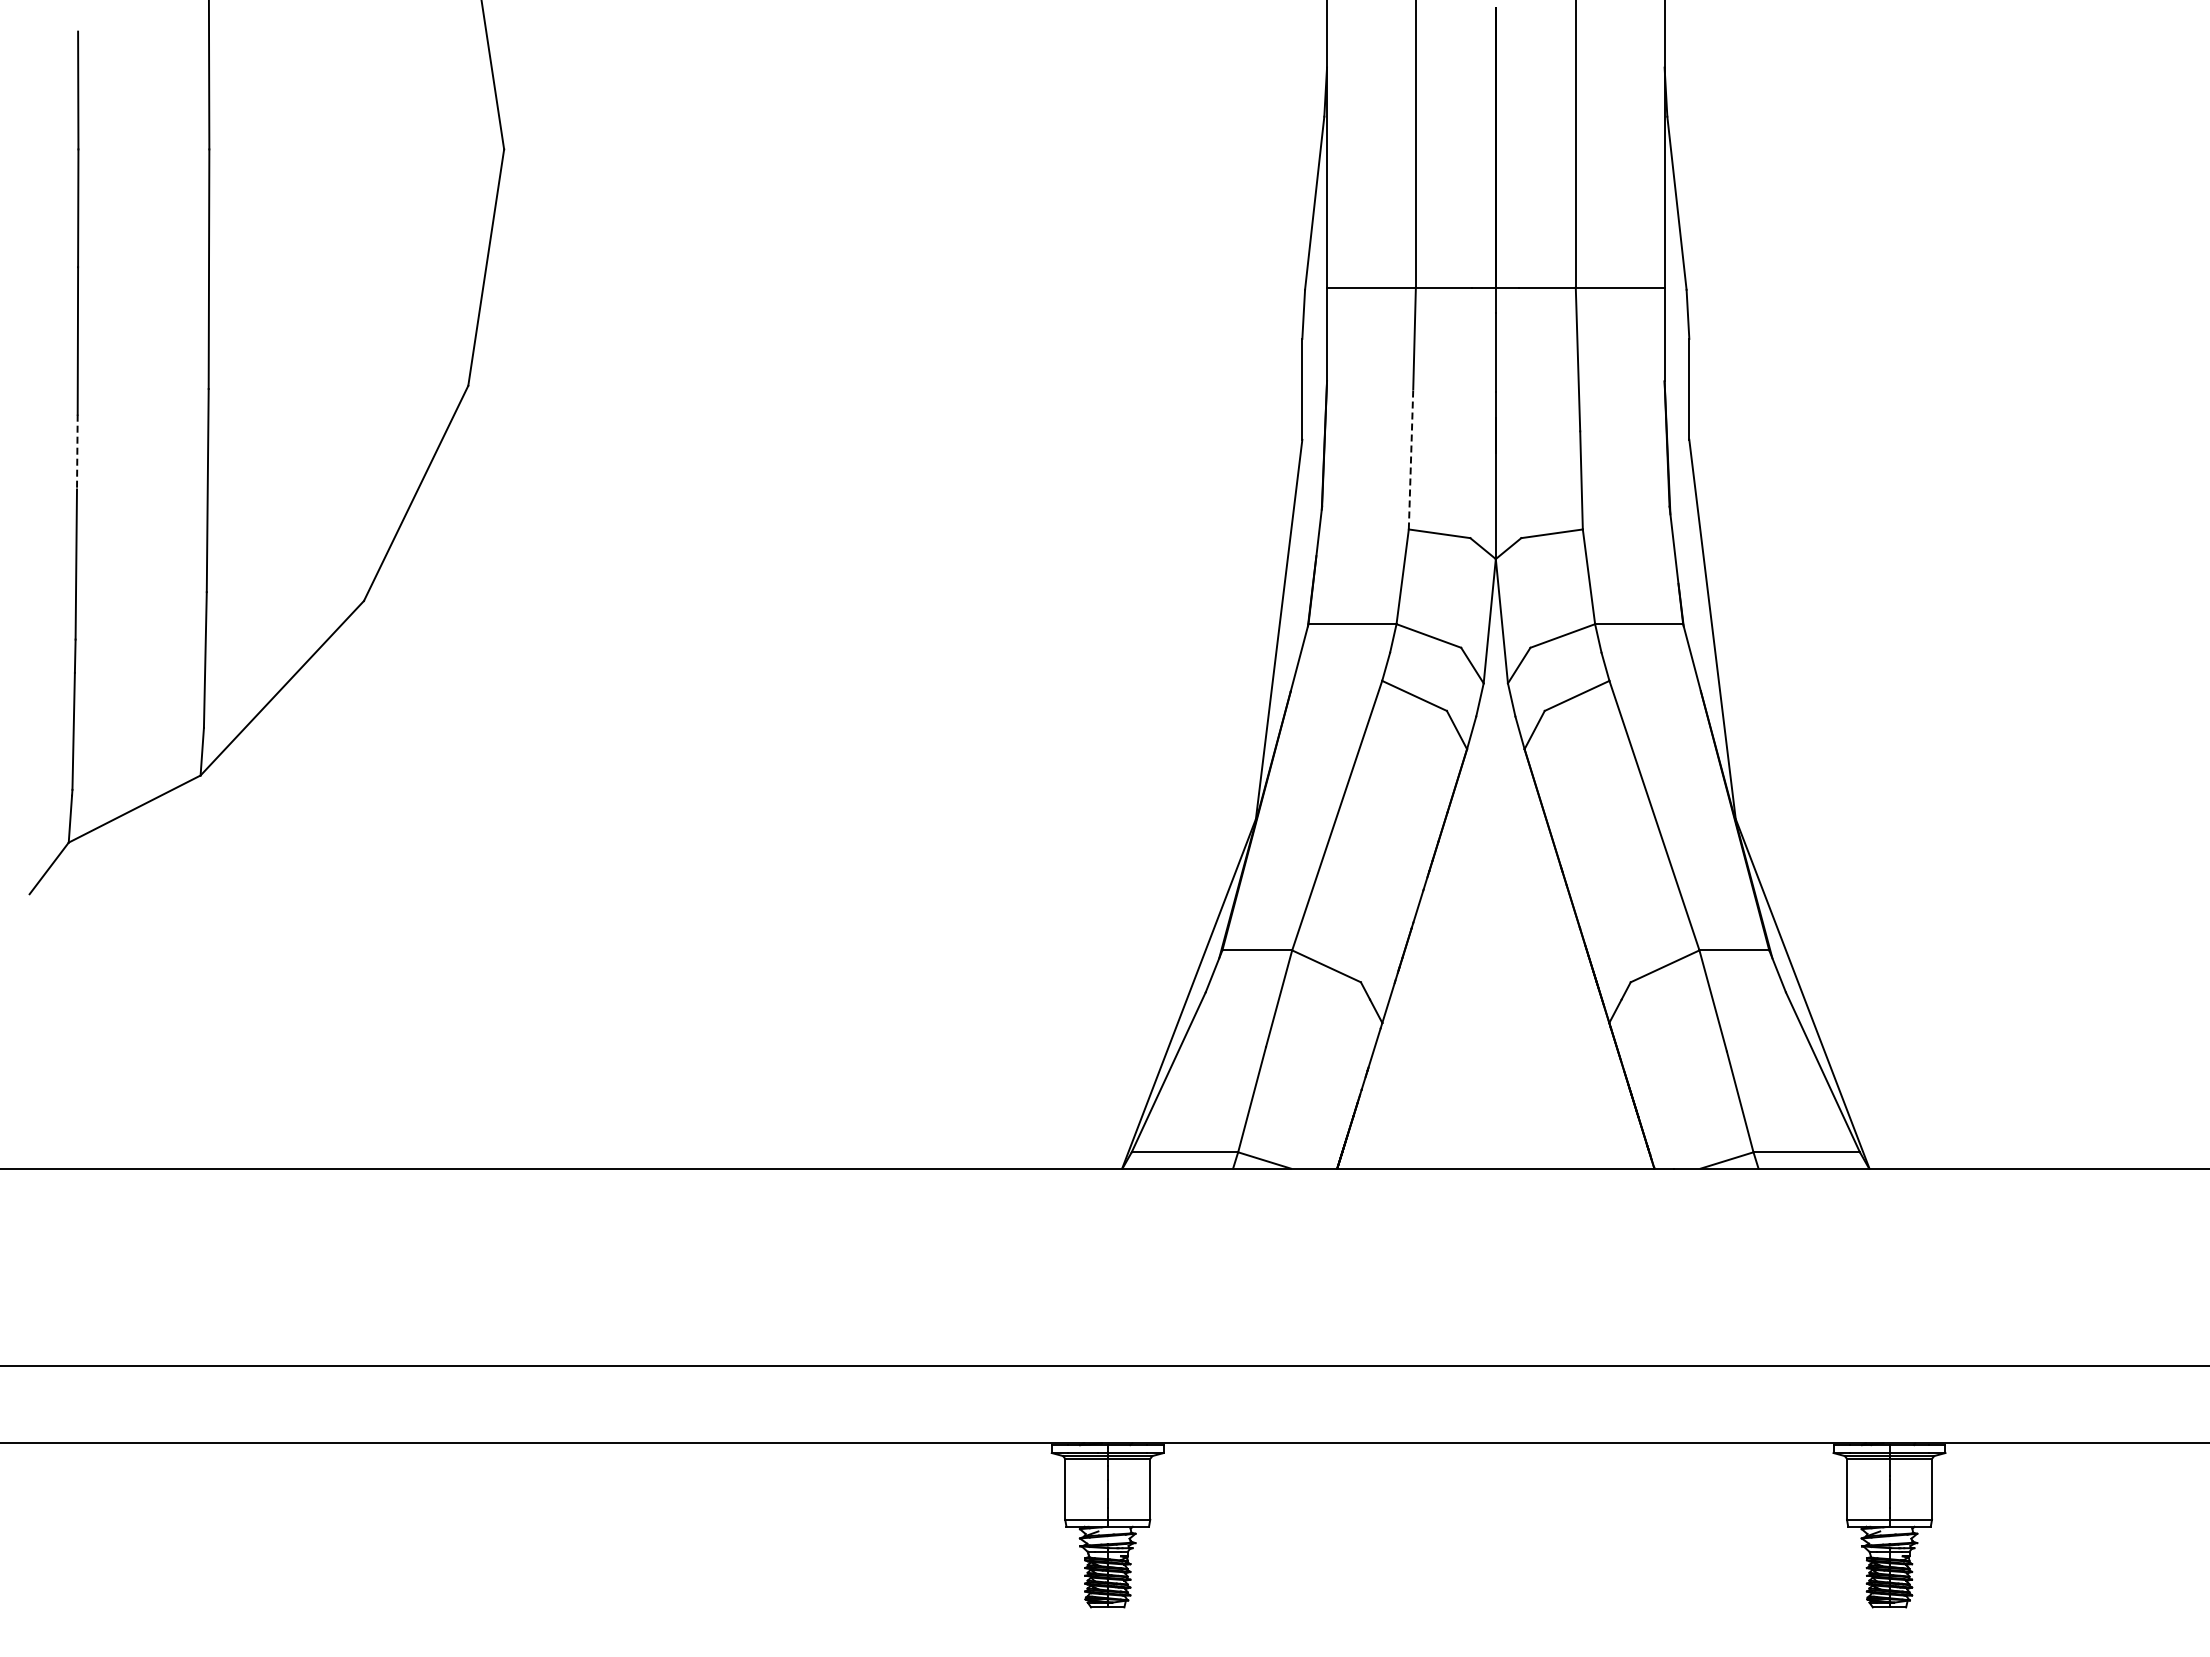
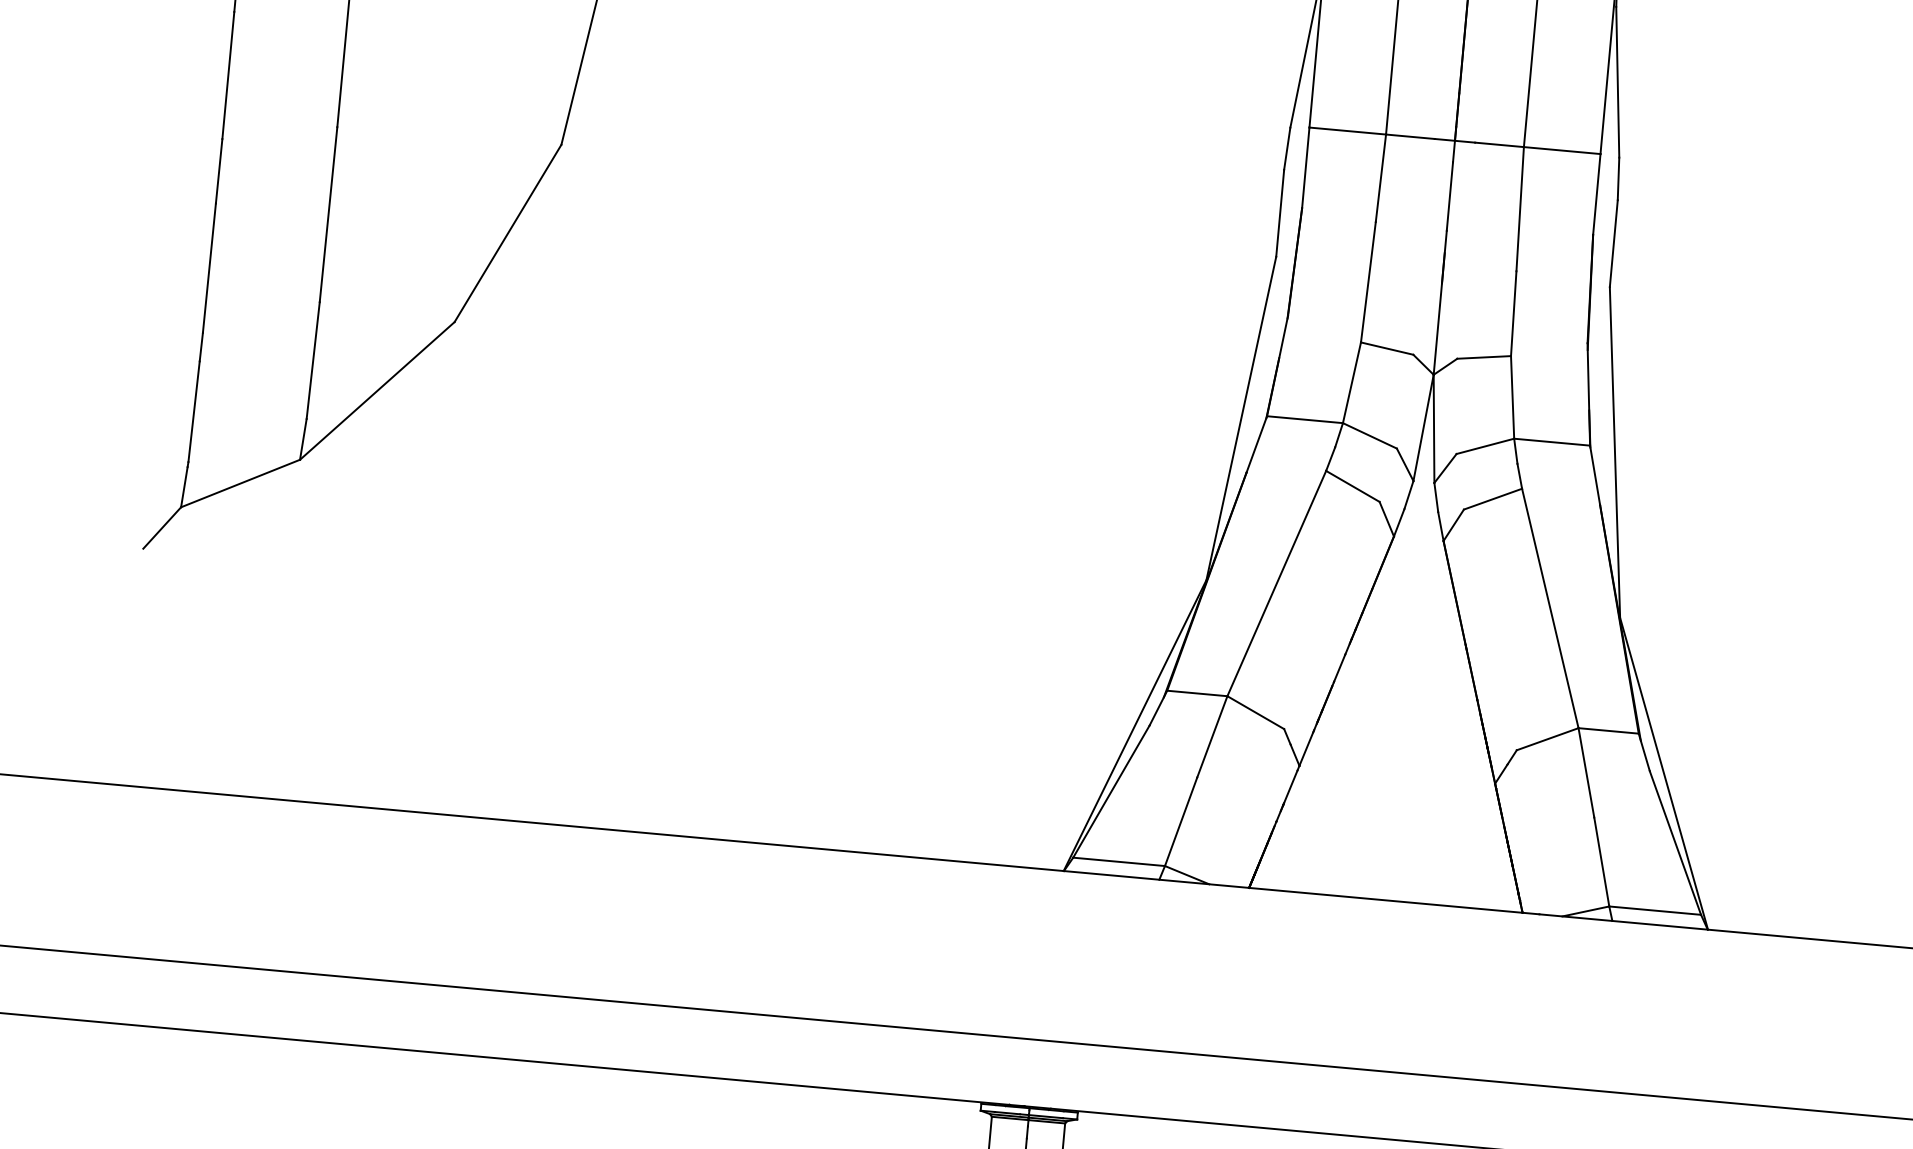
line: (77, 452) -> (219, 171), dashed -> solid
line: (1411, 458) -> (1368, 281), dashed -> solid

